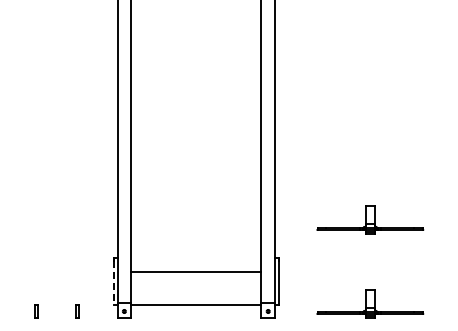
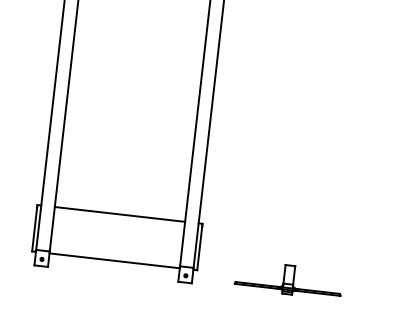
part: (370, 219) -> (298, 195), removed
line: (196, 272) -> (120, 214), moved
line: (113, 283) -> (34, 230), dashed -> solid

